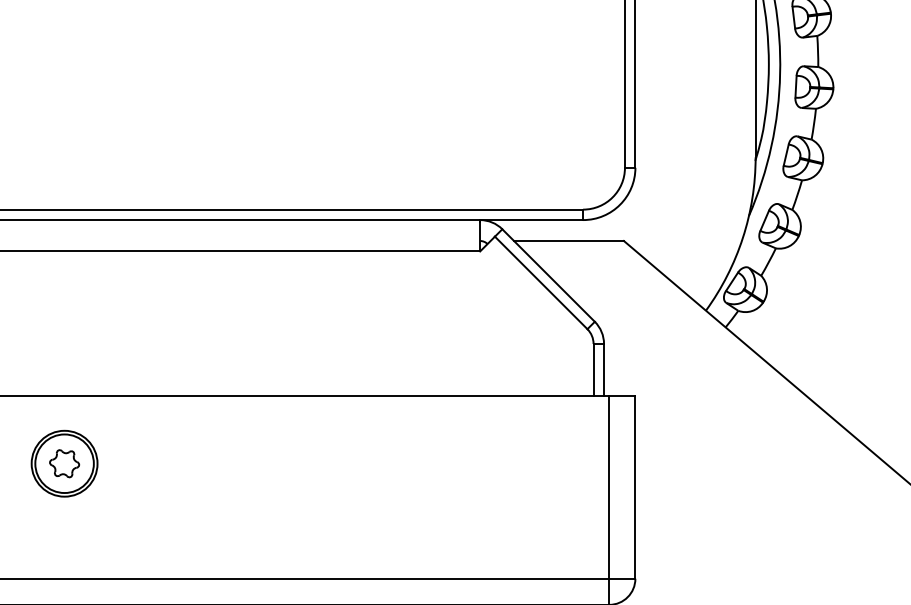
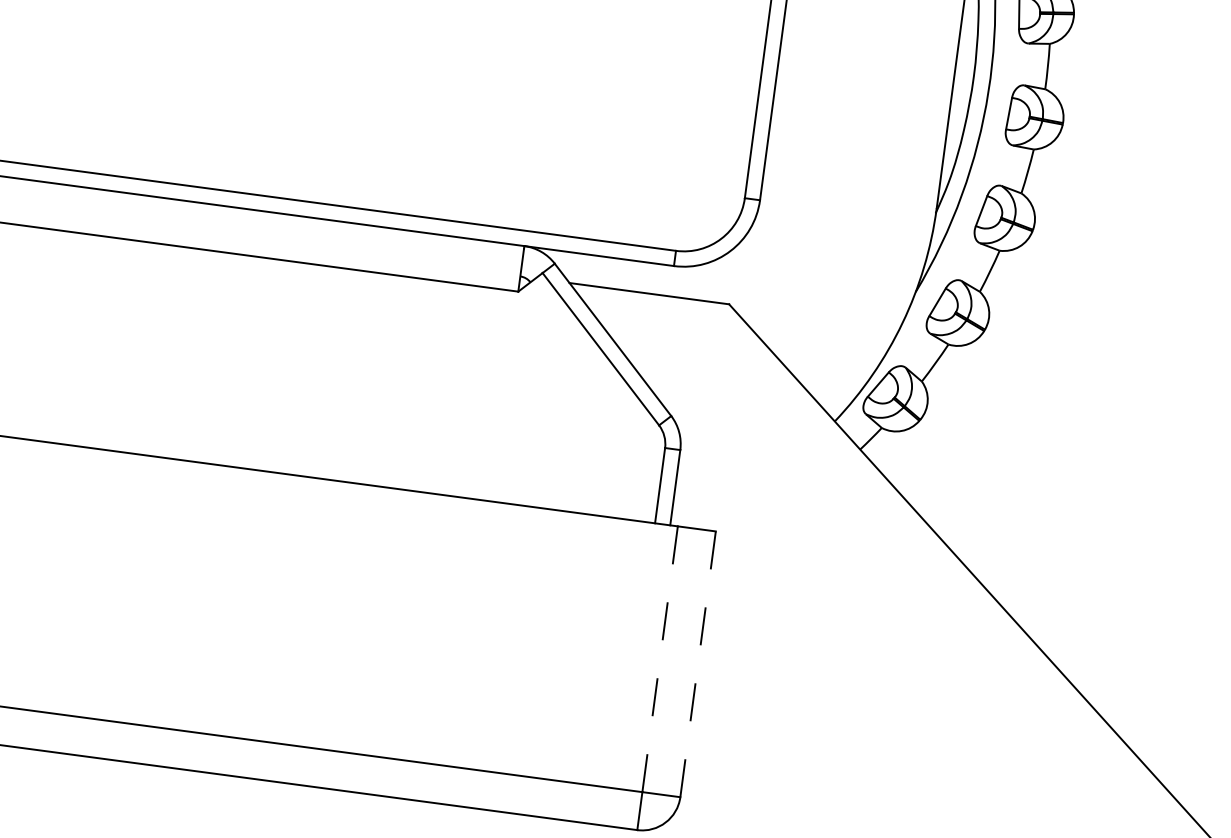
line: (609, 486) -> (660, 658), solid -> dashed
line: (635, 487) -> (698, 664), solid -> dashed

